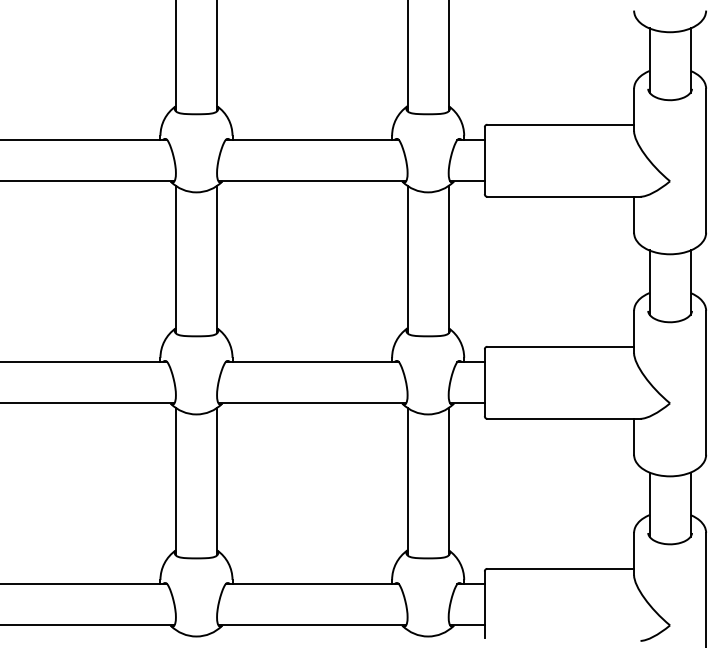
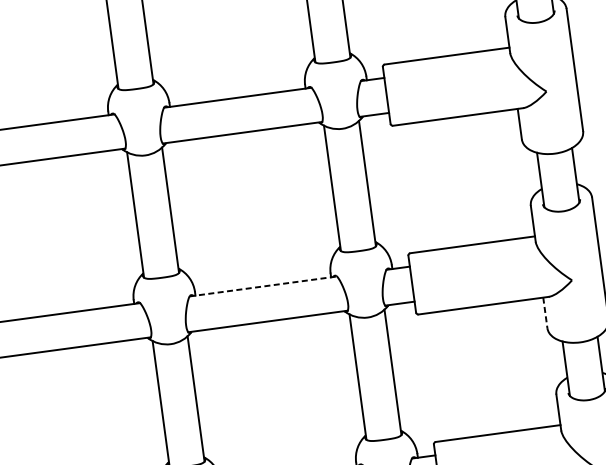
line: (312, 362) -> (263, 286), solid -> dashed
line: (634, 436) -> (545, 312), solid -> dashed

